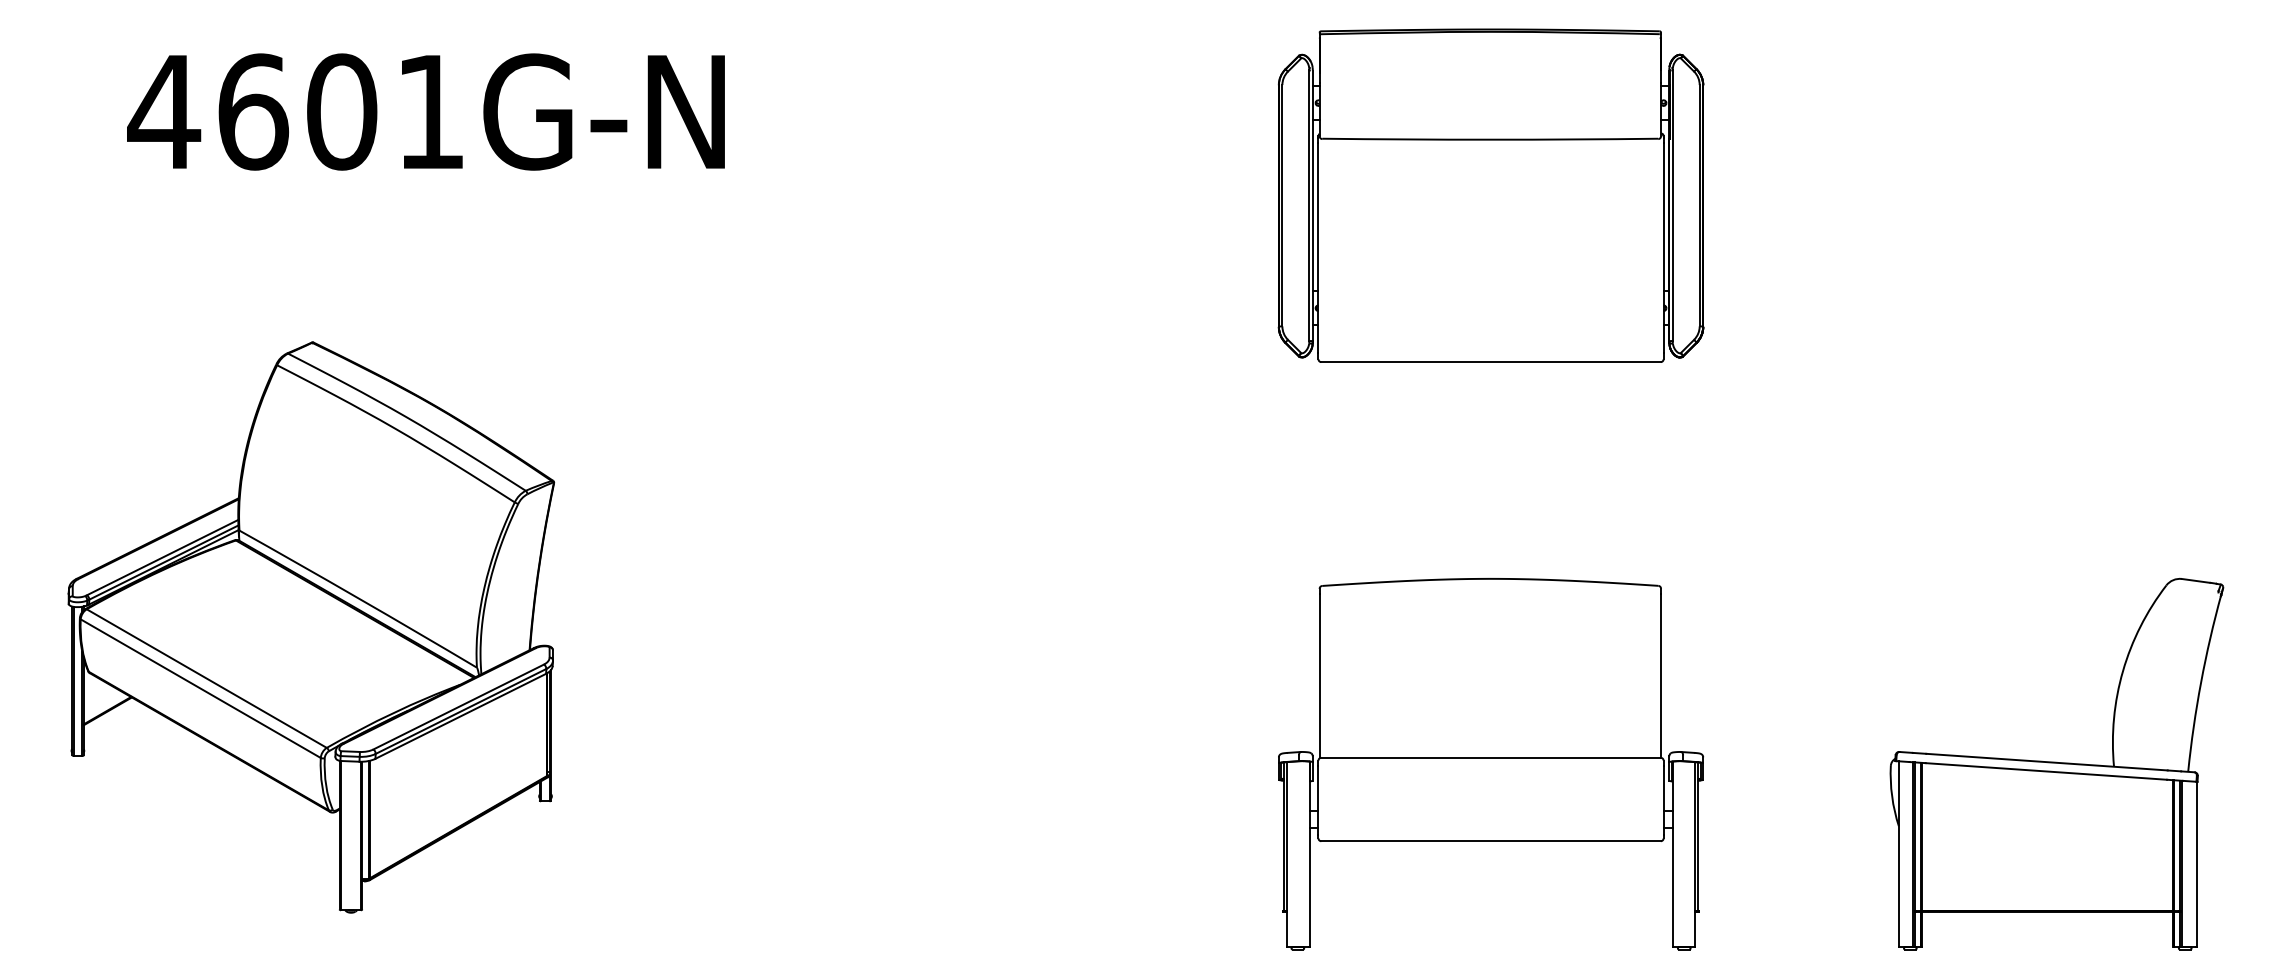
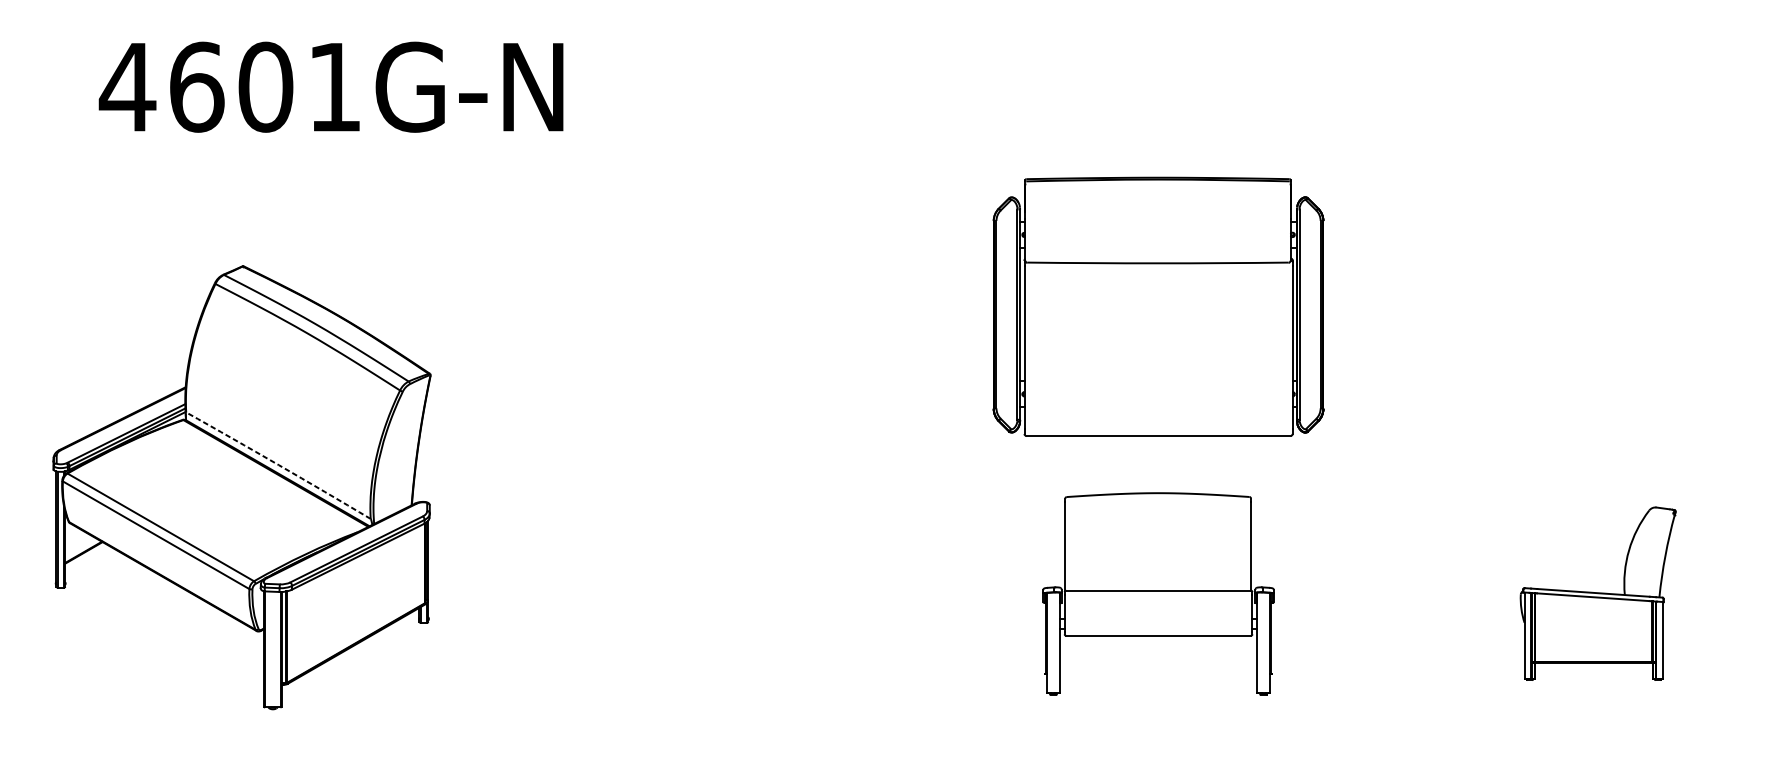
part: (1490, 195) -> (1158, 306), moved
arc: (358, 598) -> (278, 465), solid -> dashed
part: (2056, 763) -> (1597, 593), size x0.6
part: (1490, 764) -> (1158, 594), size x0.7

